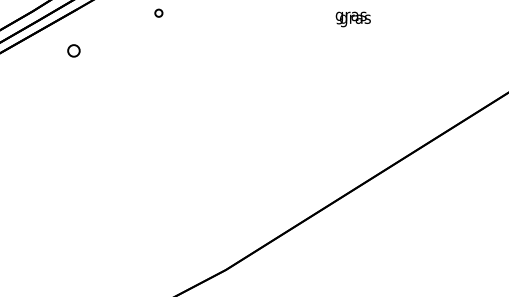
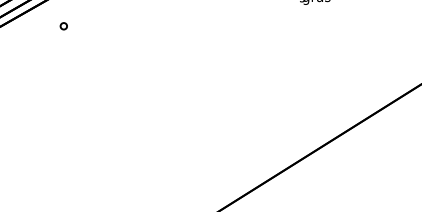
part: (73, 50) -> (63, 25), size x0.62

